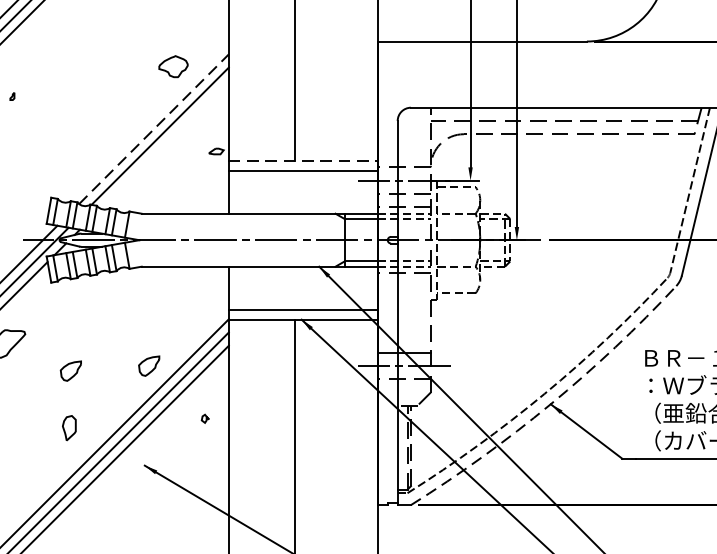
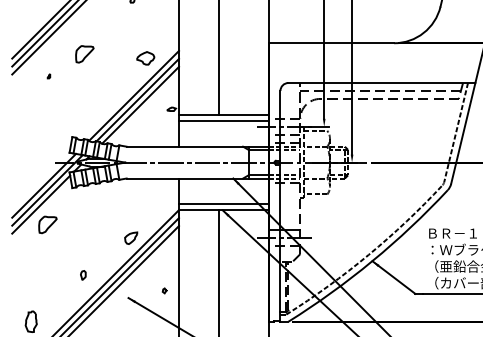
part: (71, 60) -> (84, 54), added
line: (154, 128) -> (134, 95), dashed -> solid
line: (164, 143) -> (140, 104), added
line: (302, 160) -> (223, 114), dashed -> solid
part: (71, 369) -> (84, 240), removed
arc: (550, 404) -> (372, 261), dashed -> solid
part: (204, 418) -> (164, 290), moved
part: (69, 428) -> (83, 275), size x0.62

